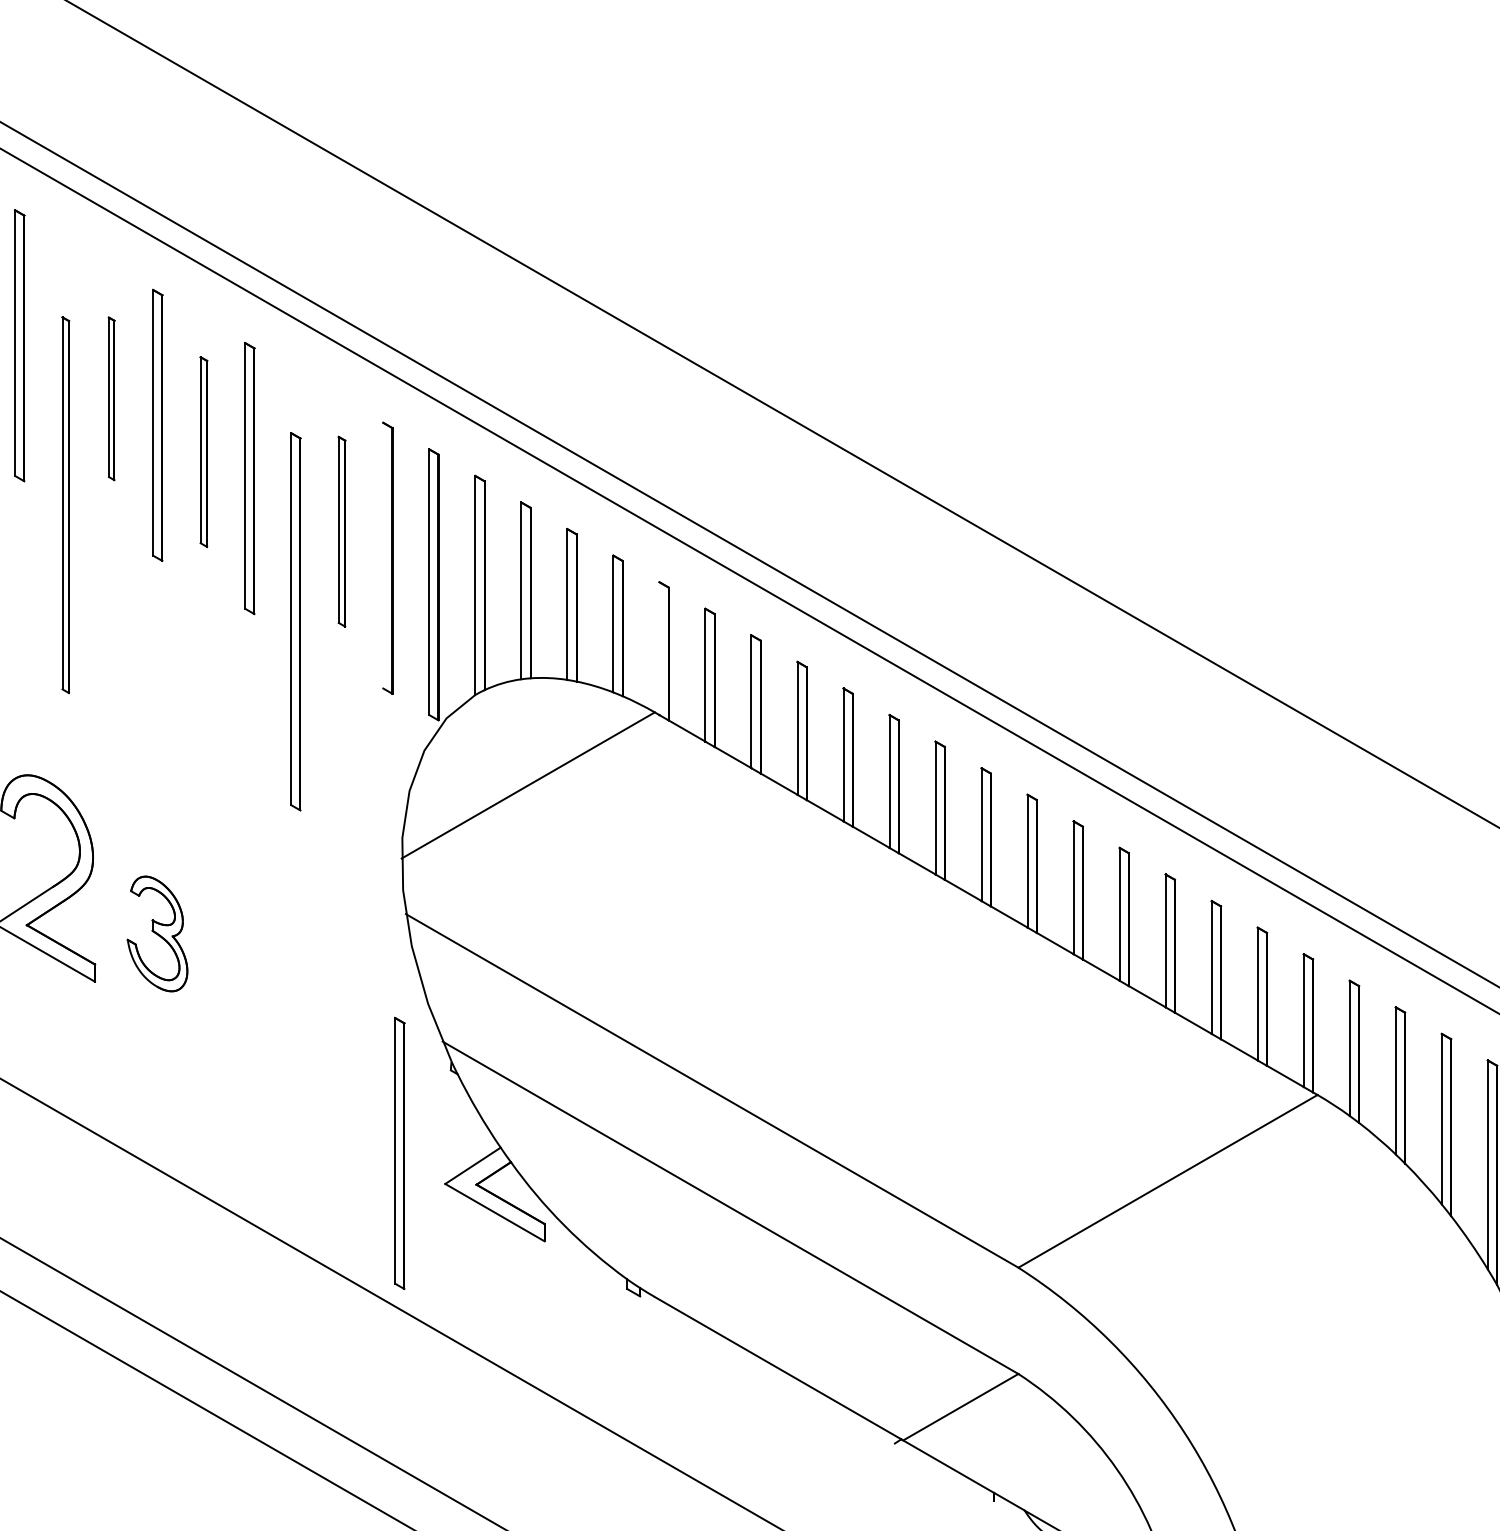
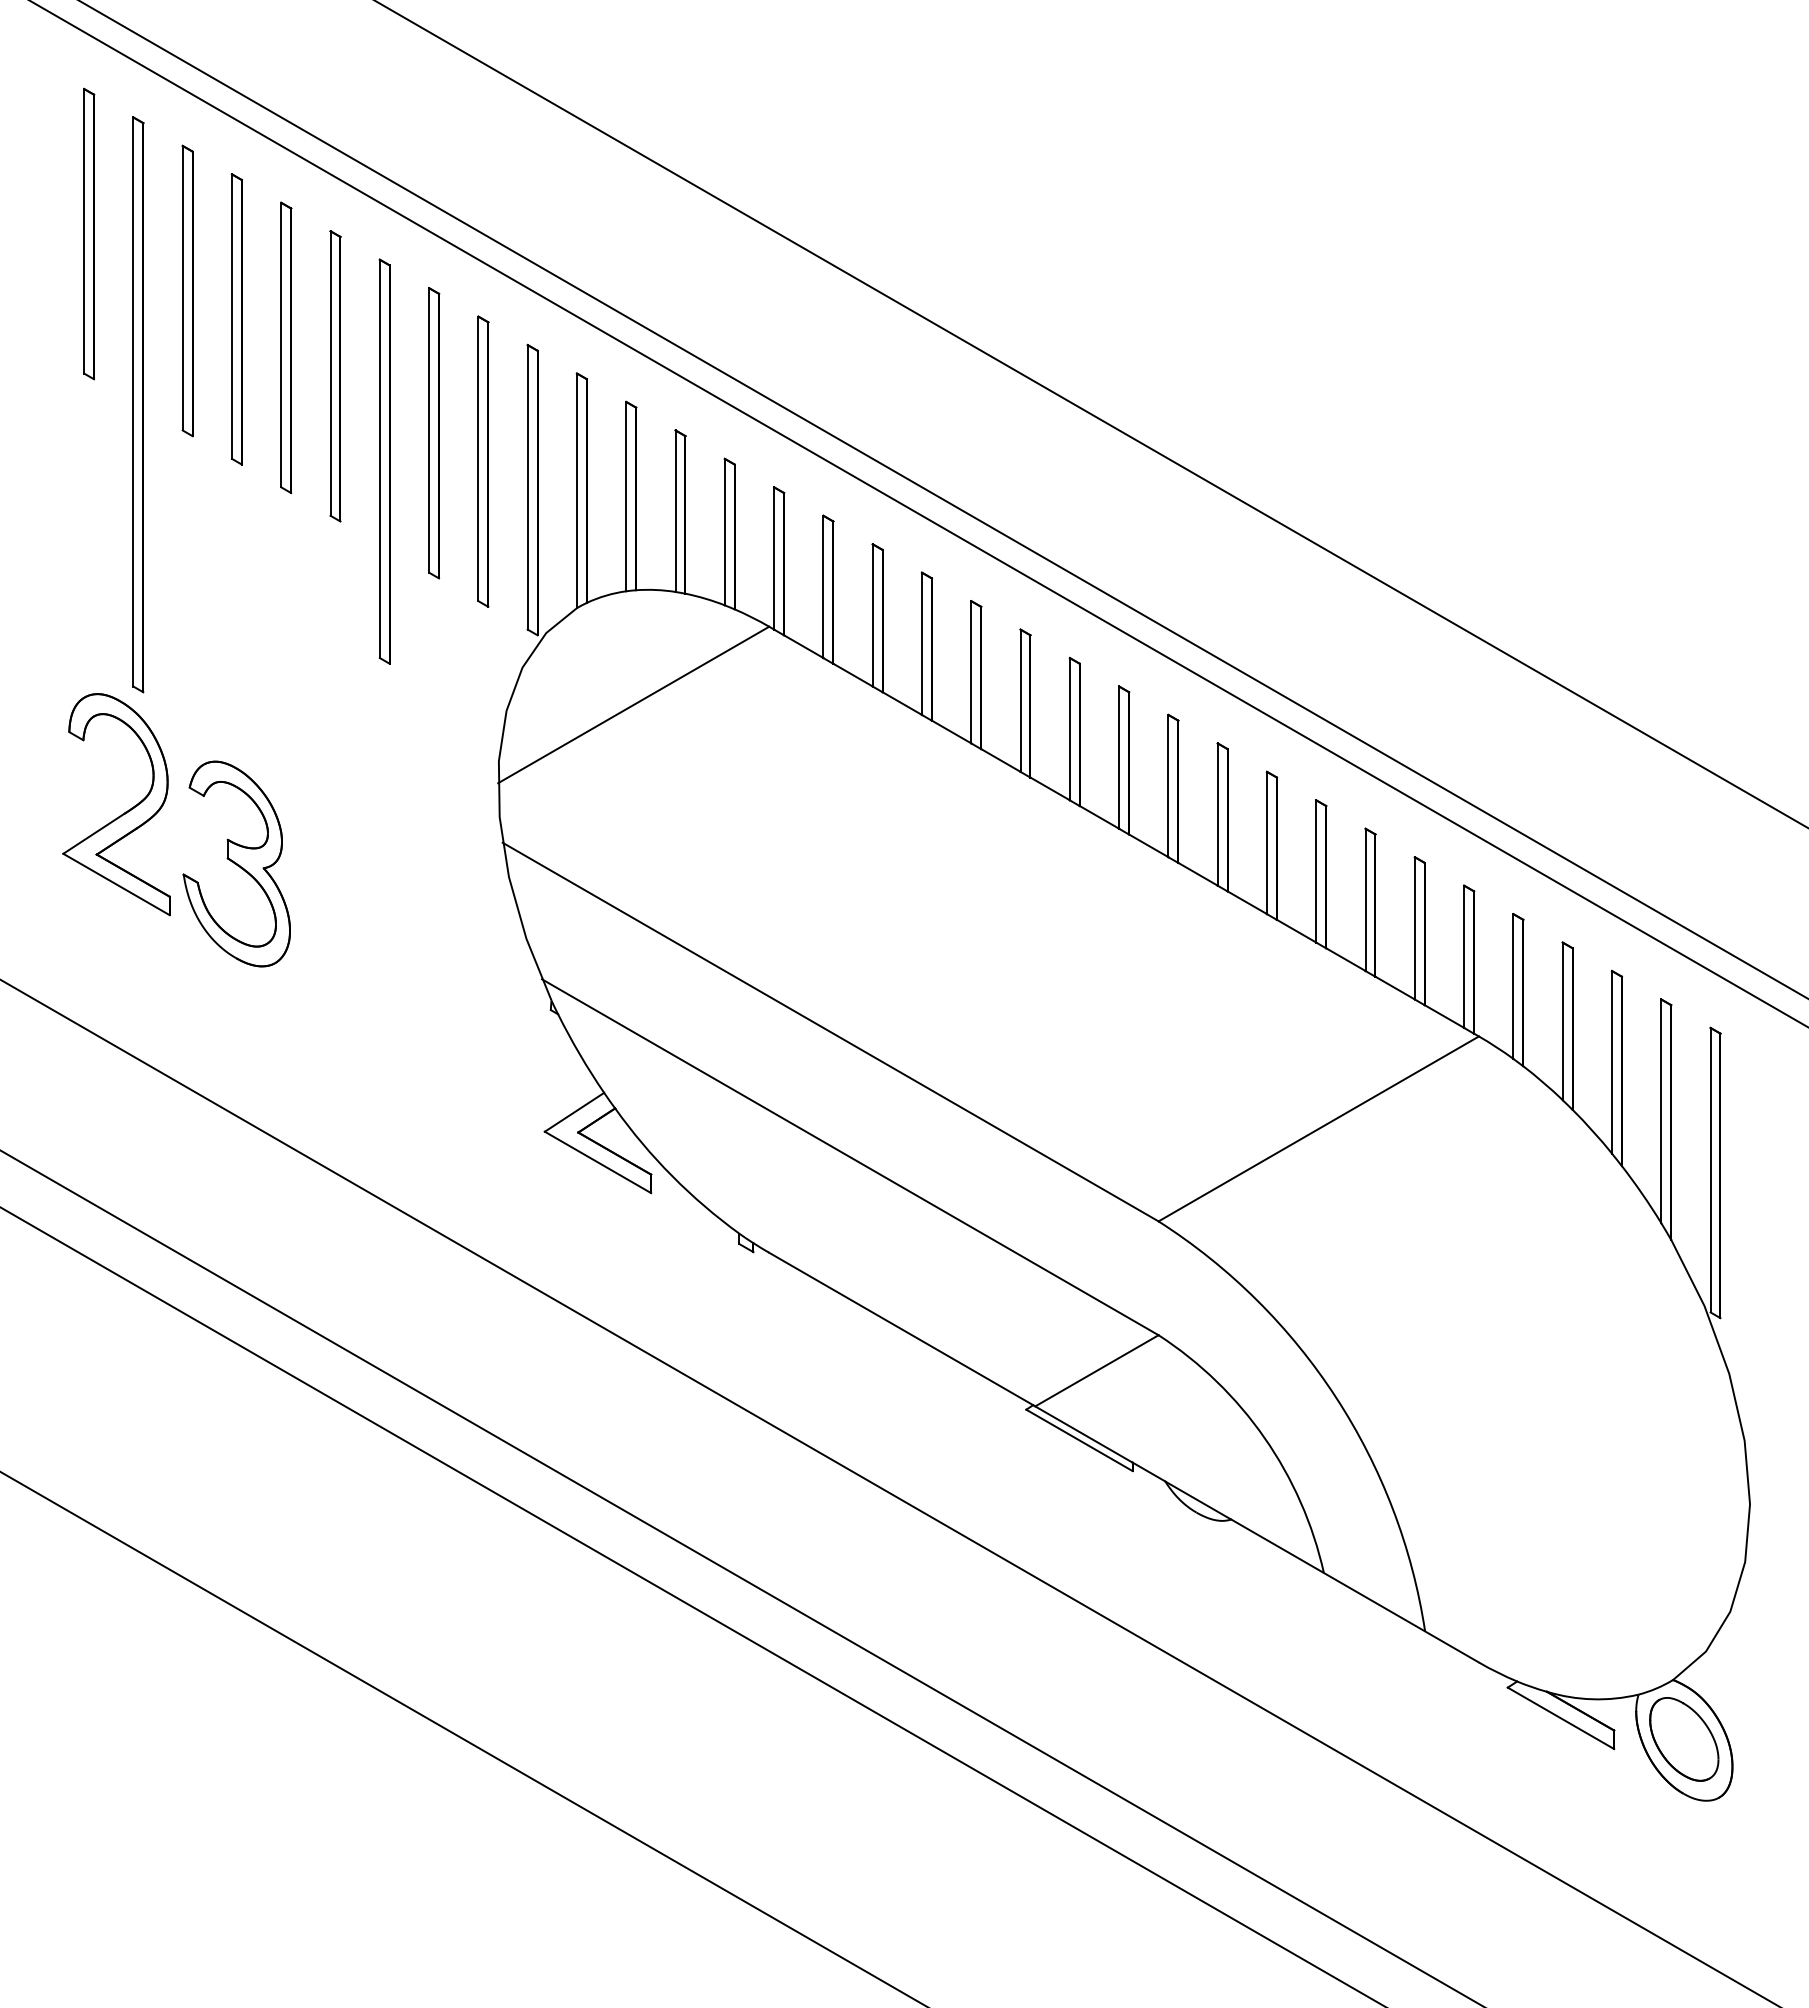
part: (111, 398) -> (187, 290), size x1.67
part: (204, 451) -> (286, 347), size x1.43
part: (65, 504) -> (138, 404), size x1.43
part: (342, 531) -> (434, 433), size x1.43
line: (383, 555) -> (478, 458), added
part: (295, 621) -> (384, 461), moved
line: (659, 648) -> (774, 558), added
part: (157, 933) -> (236, 863), size x1.67
part: (400, 1152) -> (496, 1098), removed
line: (944, 1472) -> (1079, 1440), added

